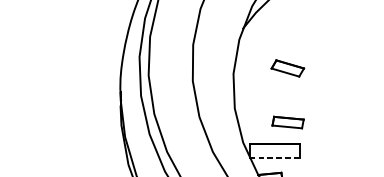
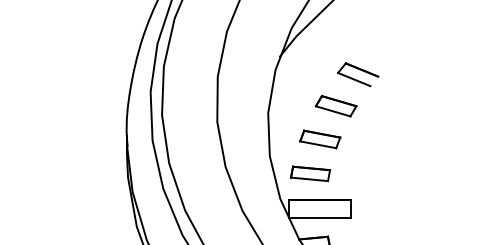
part: (305, 43) -> (358, 74), added
part: (275, 95) -> (320, 139), added
part: (288, 122) -> (310, 173), moved
line: (275, 157) -> (320, 217), dashed -> solid

